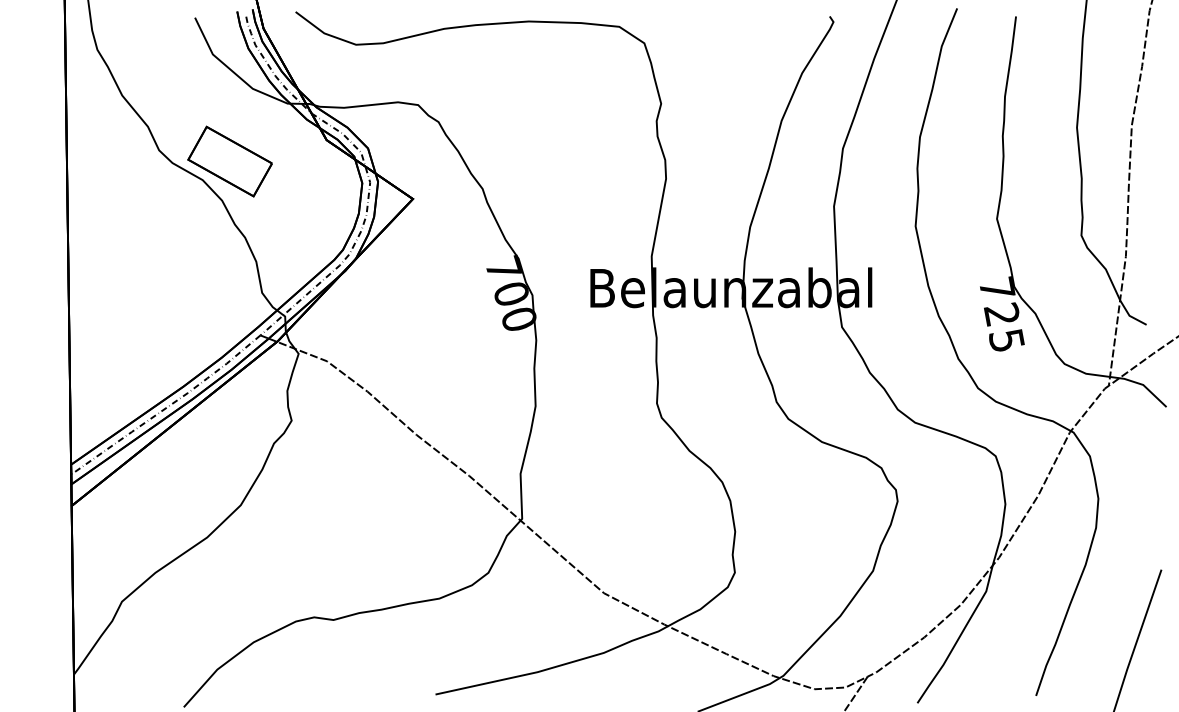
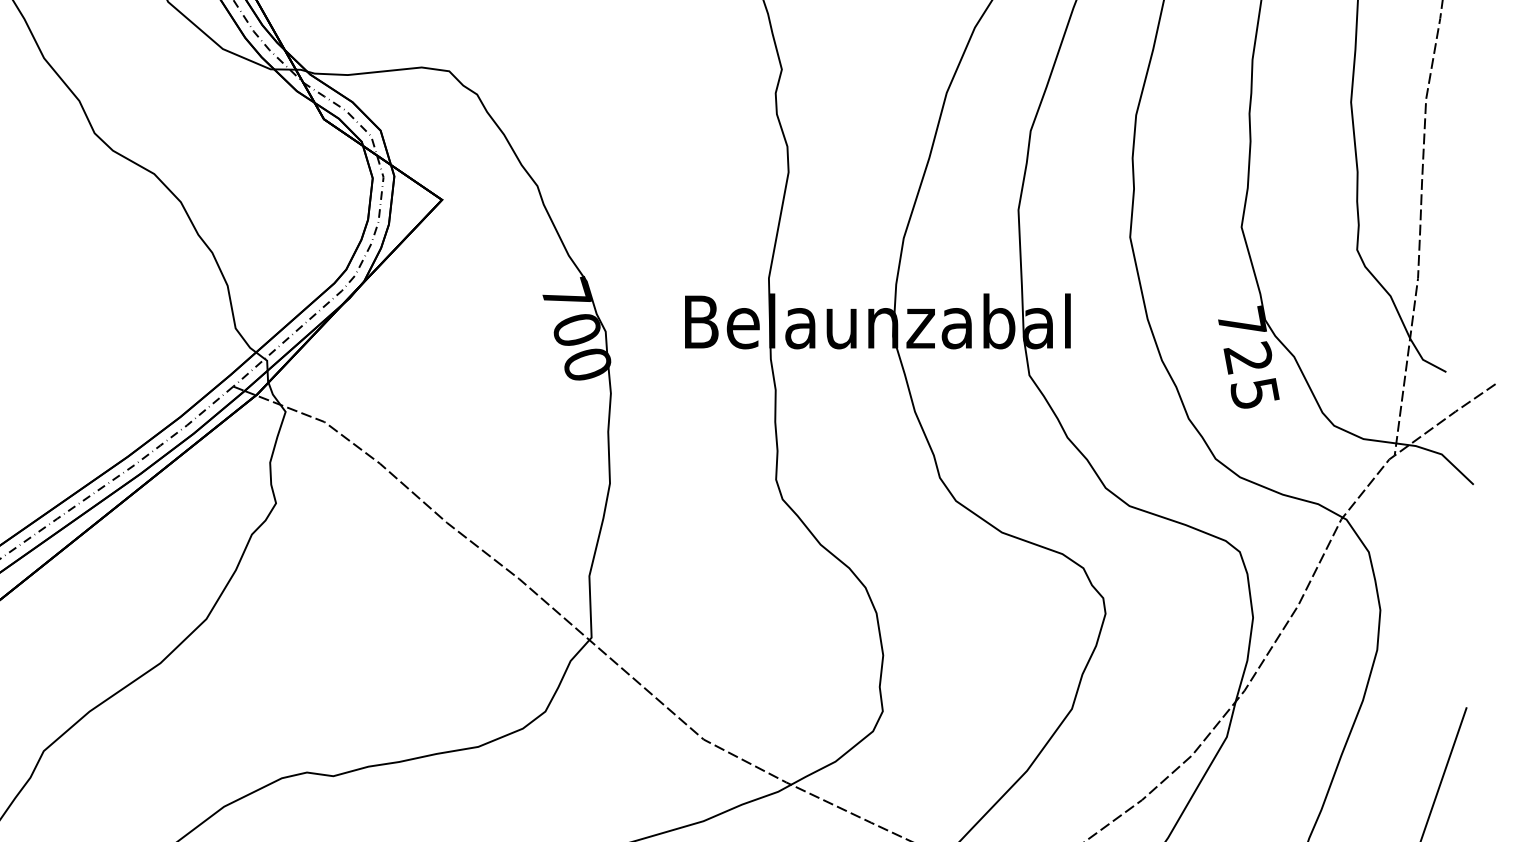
part: (229, 161) -> (190, 148), removed

